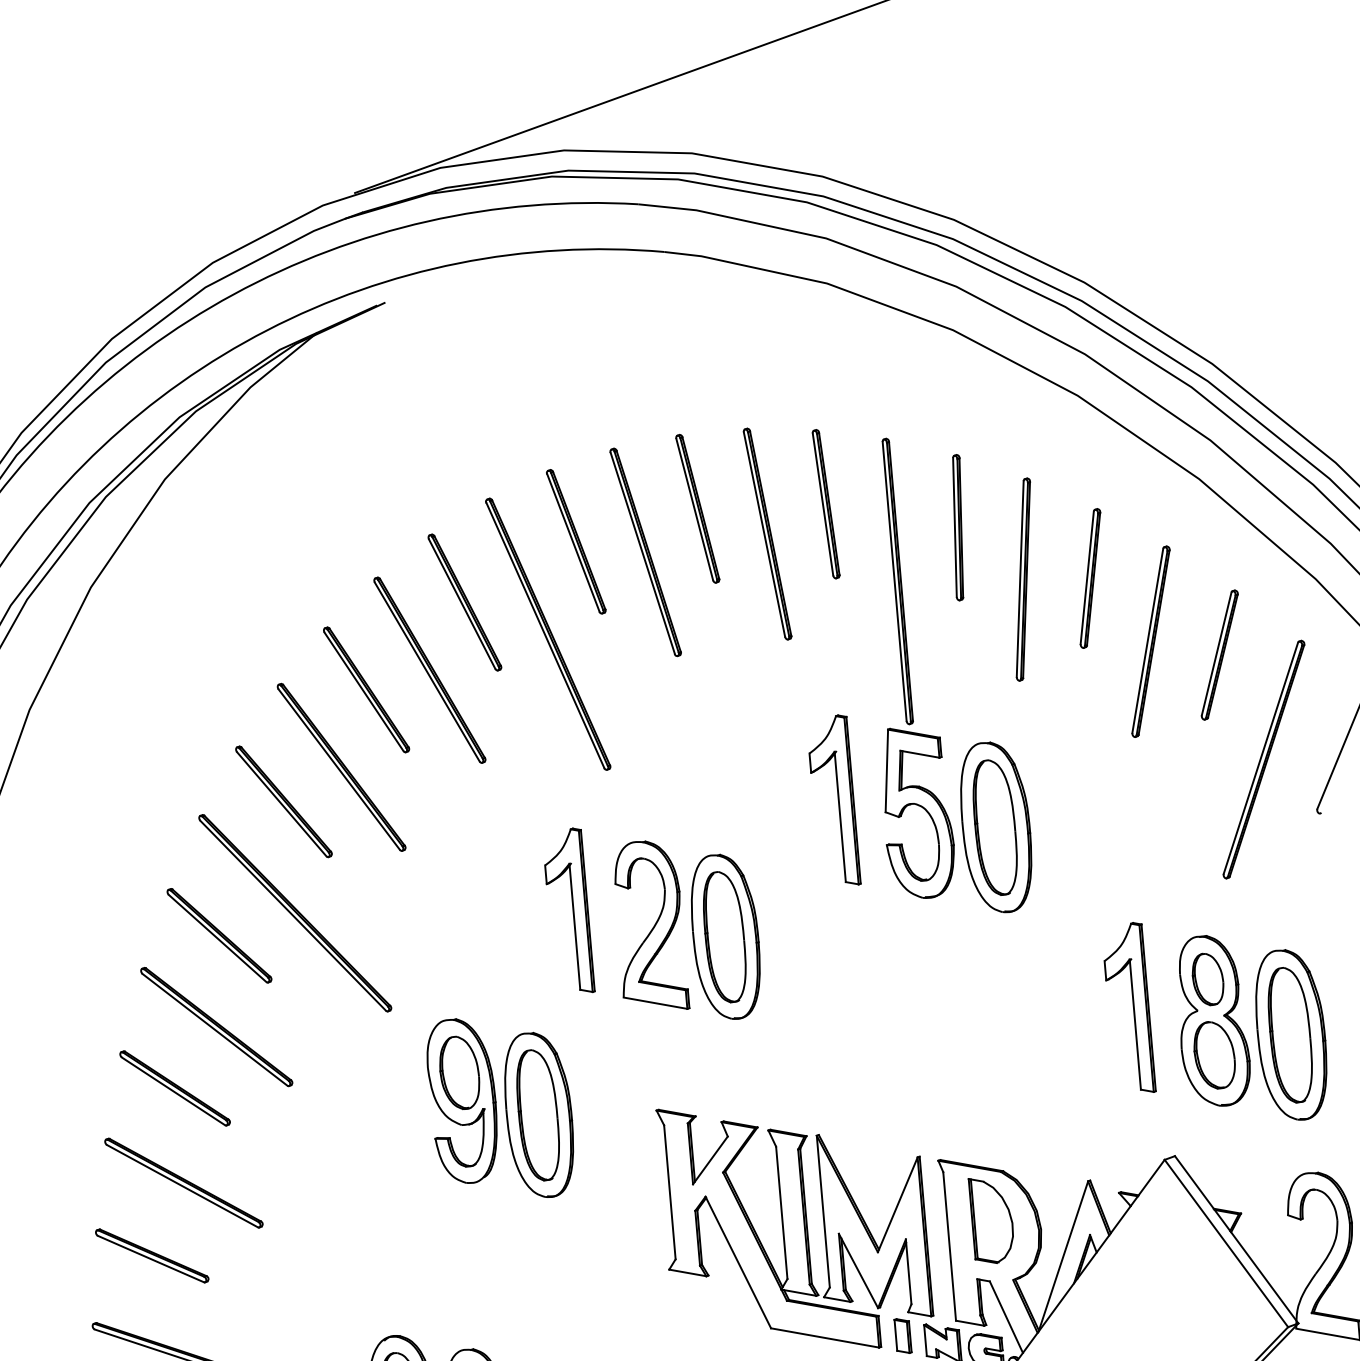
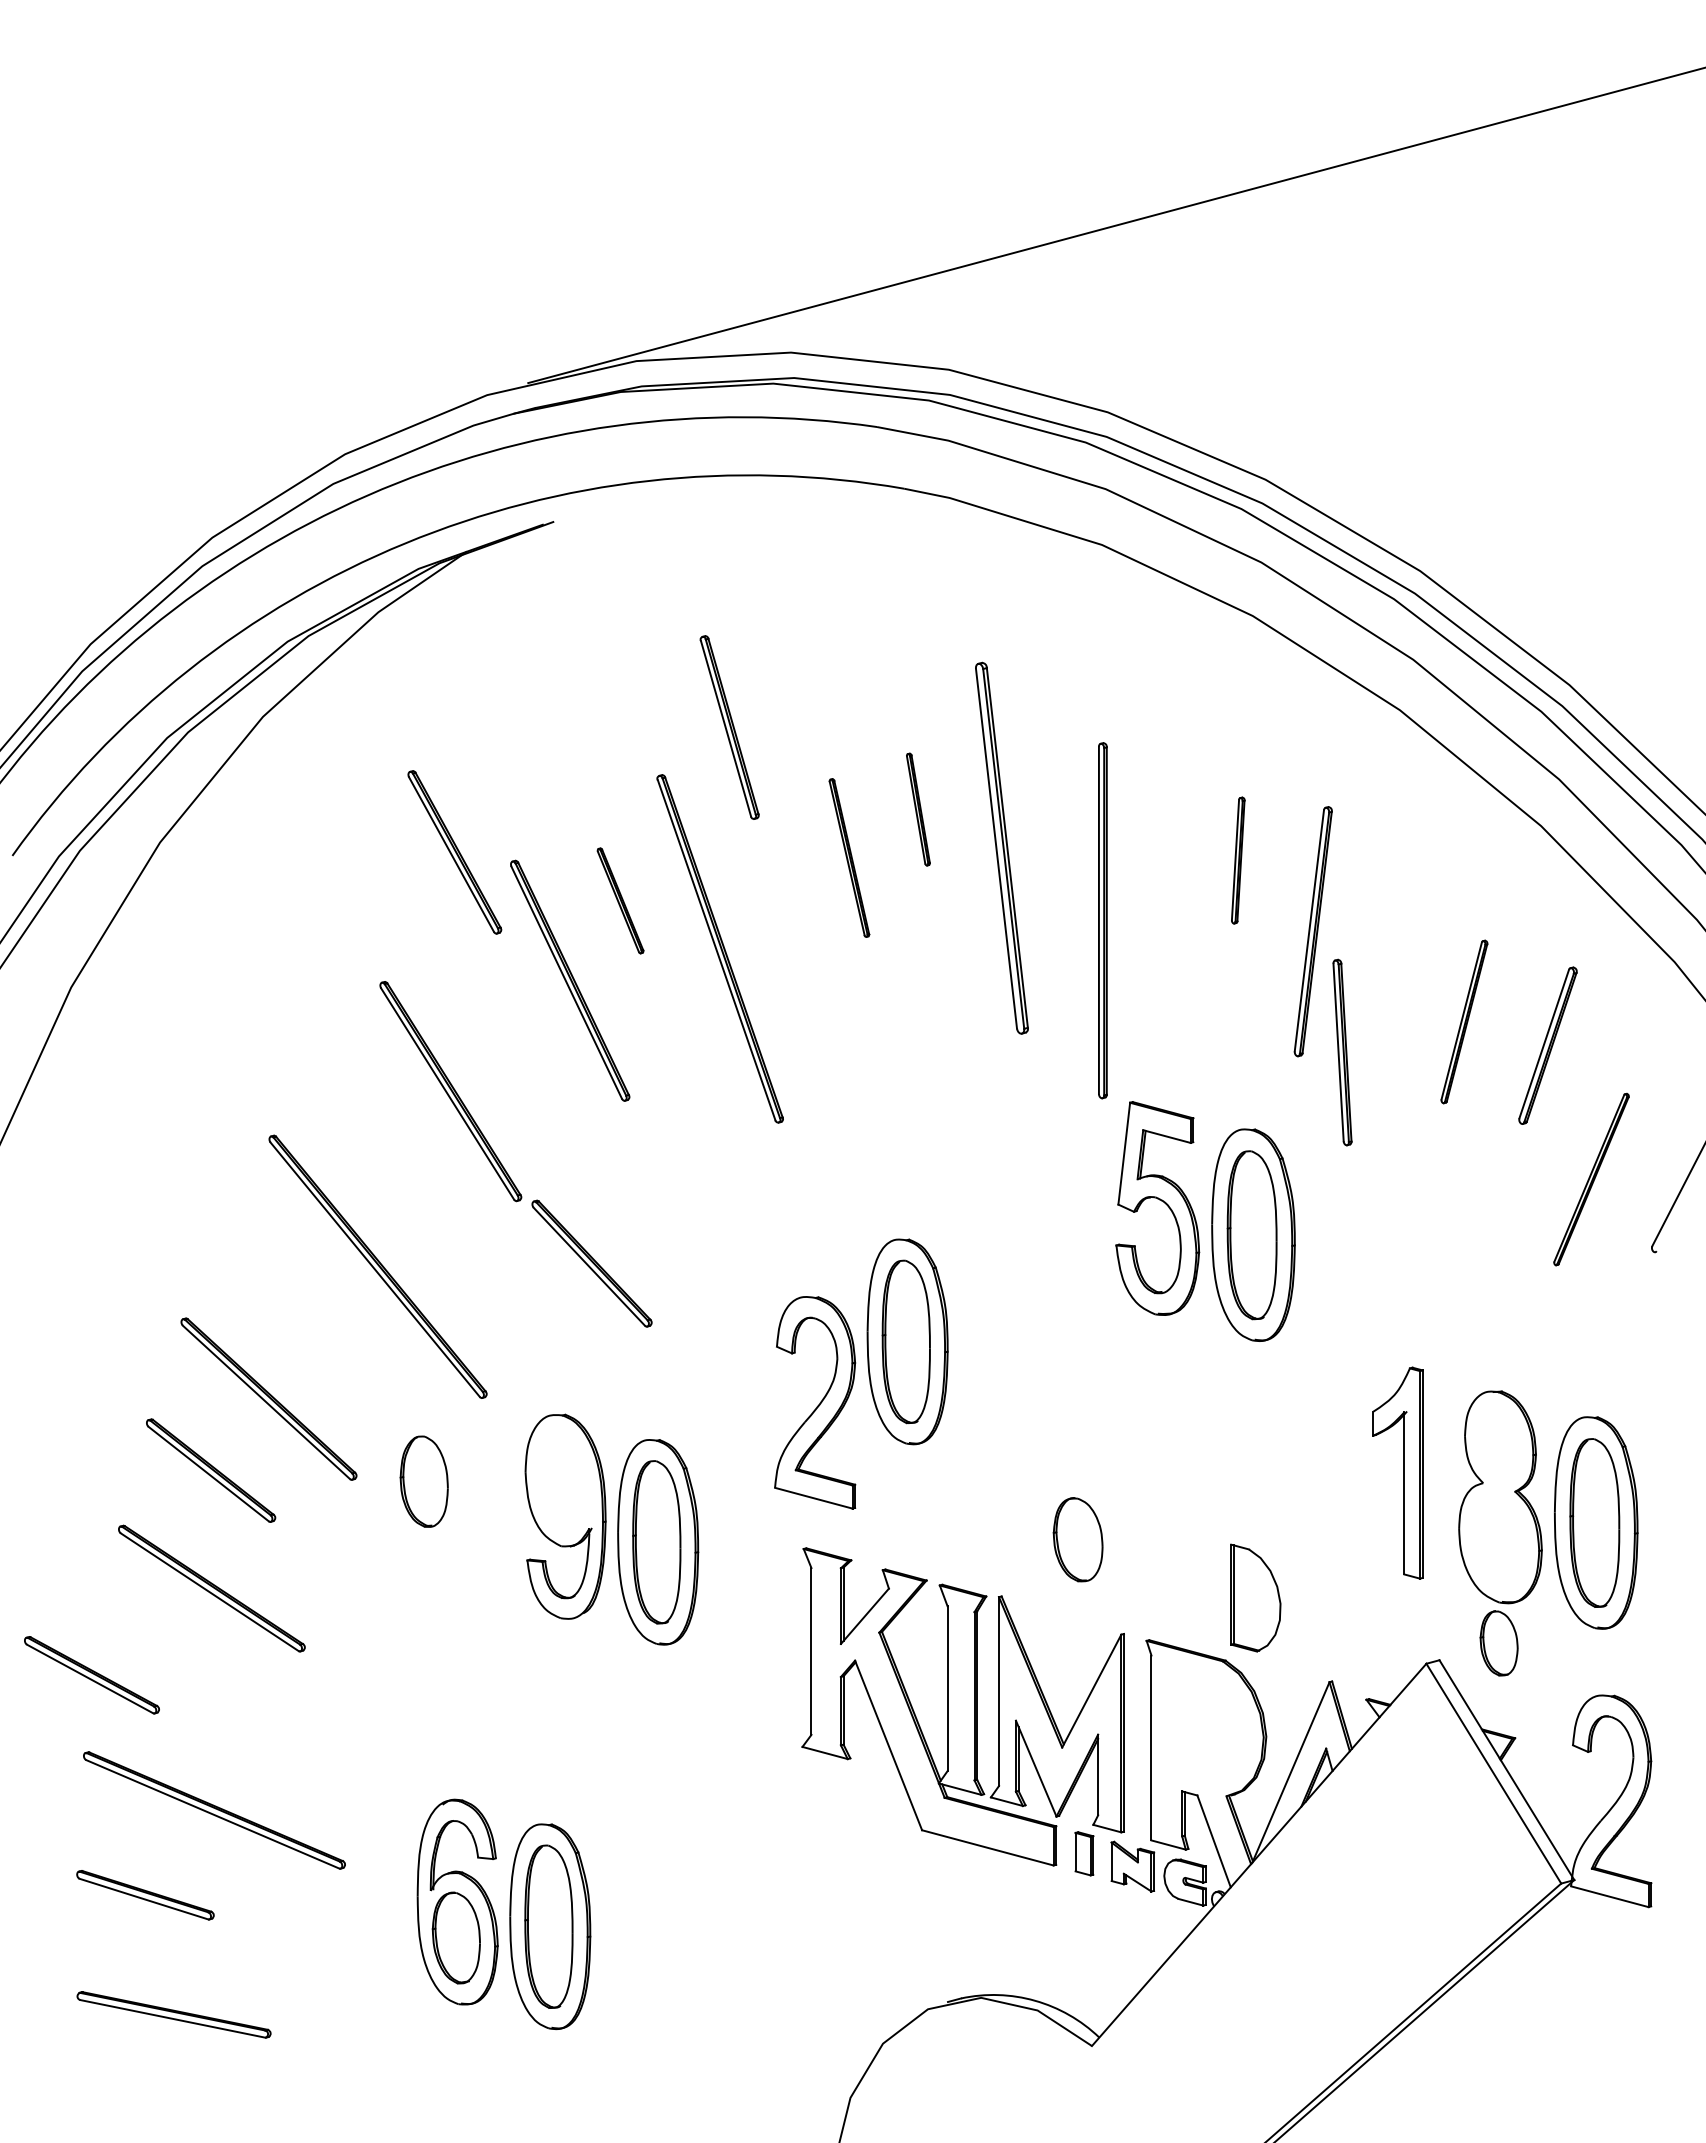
part: (826, 504) -> (1342, 1052), moved
part: (697, 508) -> (918, 809), size x0.6
part: (958, 527) -> (1238, 860), size x0.7
part: (767, 534) -> (1001, 848), size x1.4
part: (576, 541) -> (729, 727), moved
part: (645, 551) -> (849, 857), size x0.6
part: (1090, 578) -> (1396, 937), removed
part: (897, 581) -> (1102, 920), moved
part: (464, 602) -> (620, 900), size x0.6
part: (1151, 641) -> (1464, 1021), size x0.7
part: (366, 690) -> (454, 852), moved
part: (1263, 759) -> (1591, 1179), size x0.6
part: (838, 800) -> (1061, 1184), removed
part: (283, 801) -> (375, 1127), removed
part: (568, 911) -> (715, 1293), removed
part: (650, 926) -> (815, 1402), moved
part: (219, 935) -> (591, 1263), moved
part: (1207, 979) -> (1498, 1643), moved
part: (1214, 1055) -> (1077, 1539), moved
part: (459, 1072) -> (423, 1481), moved
part: (991, 1219) -> (1255, 1597), moved
part: (151, 1256) -> (91, 1675), moved

